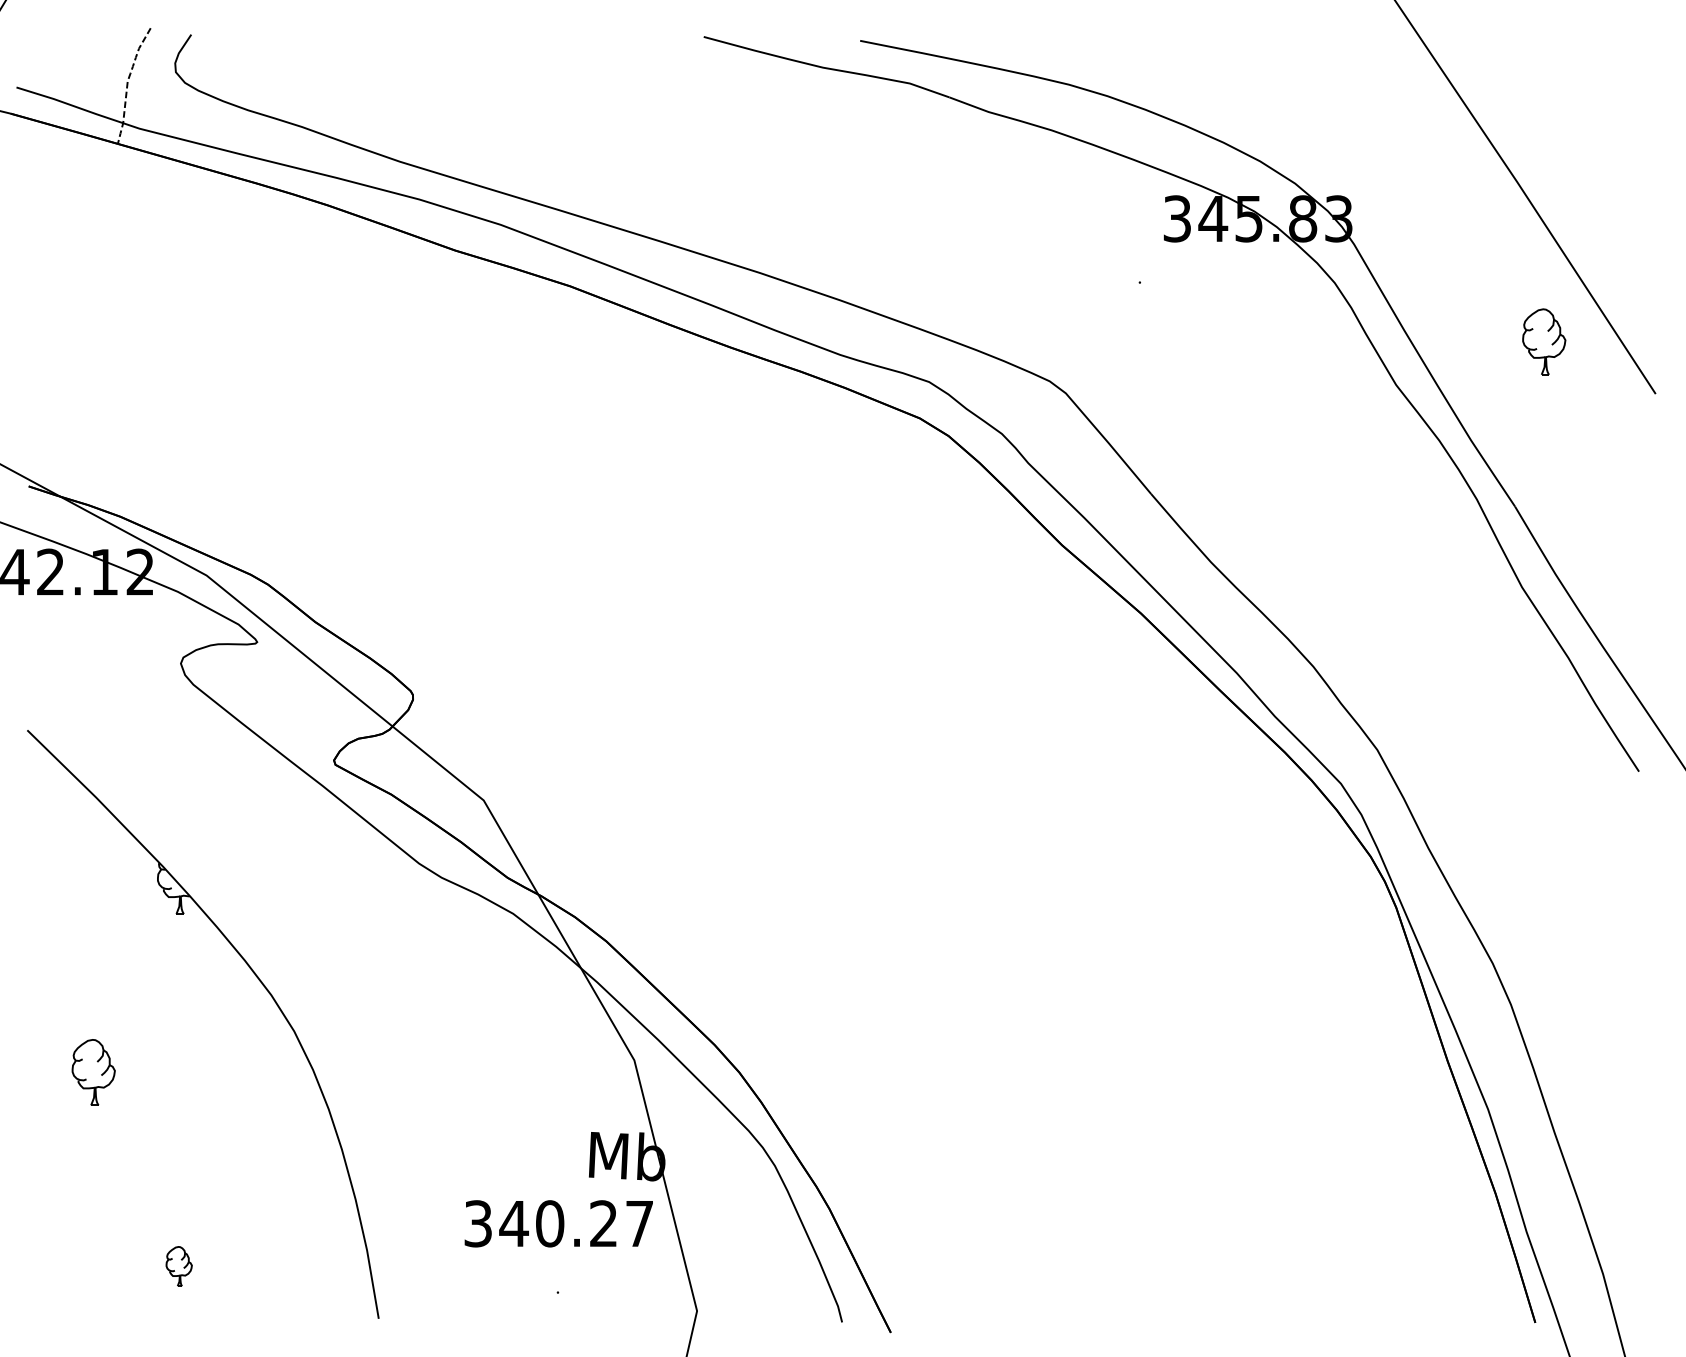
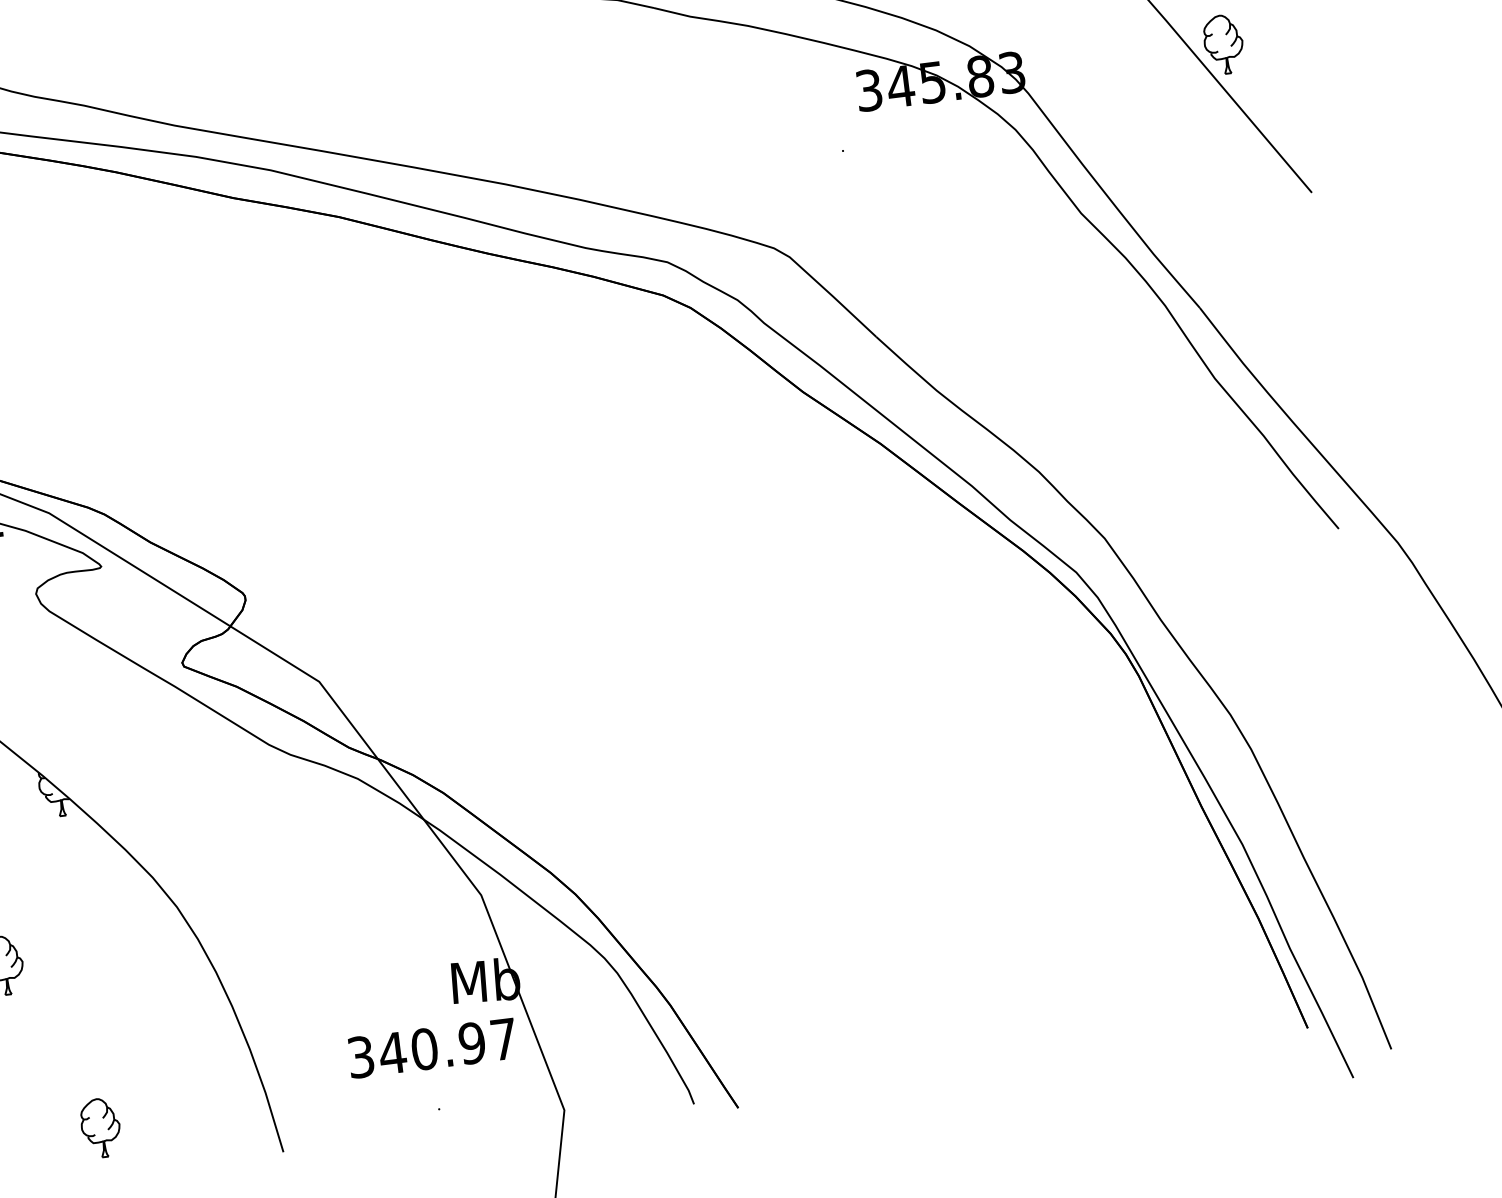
part: (1544, 341) -> (1224, 44), moved
text: (603, 1223) -> (471, 1043), 340.27 -> 340.97
part: (179, 1266) -> (101, 1127), size x1.67

